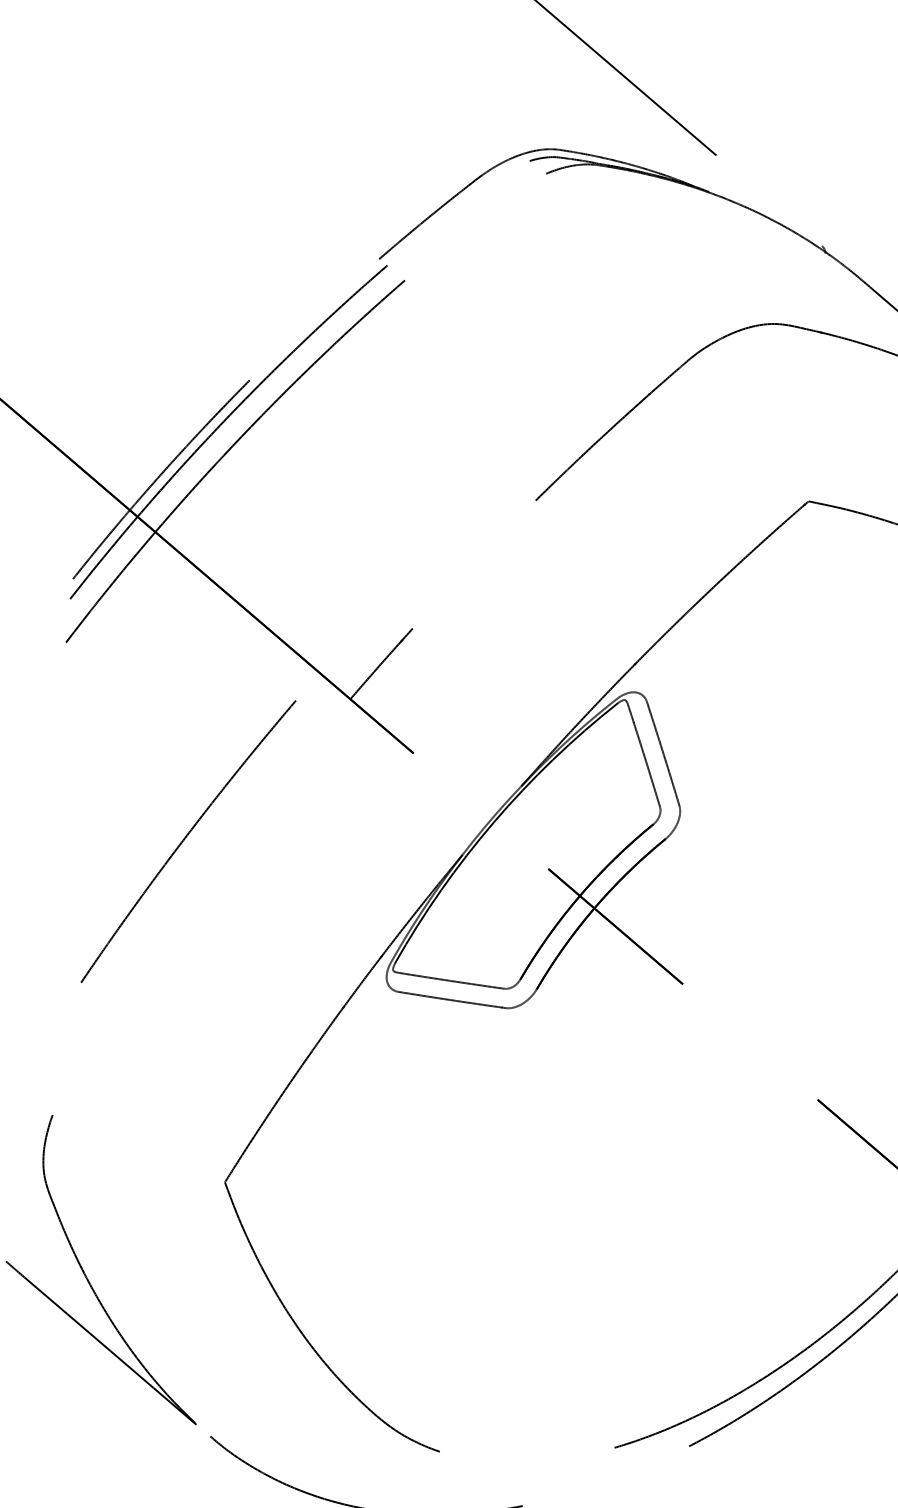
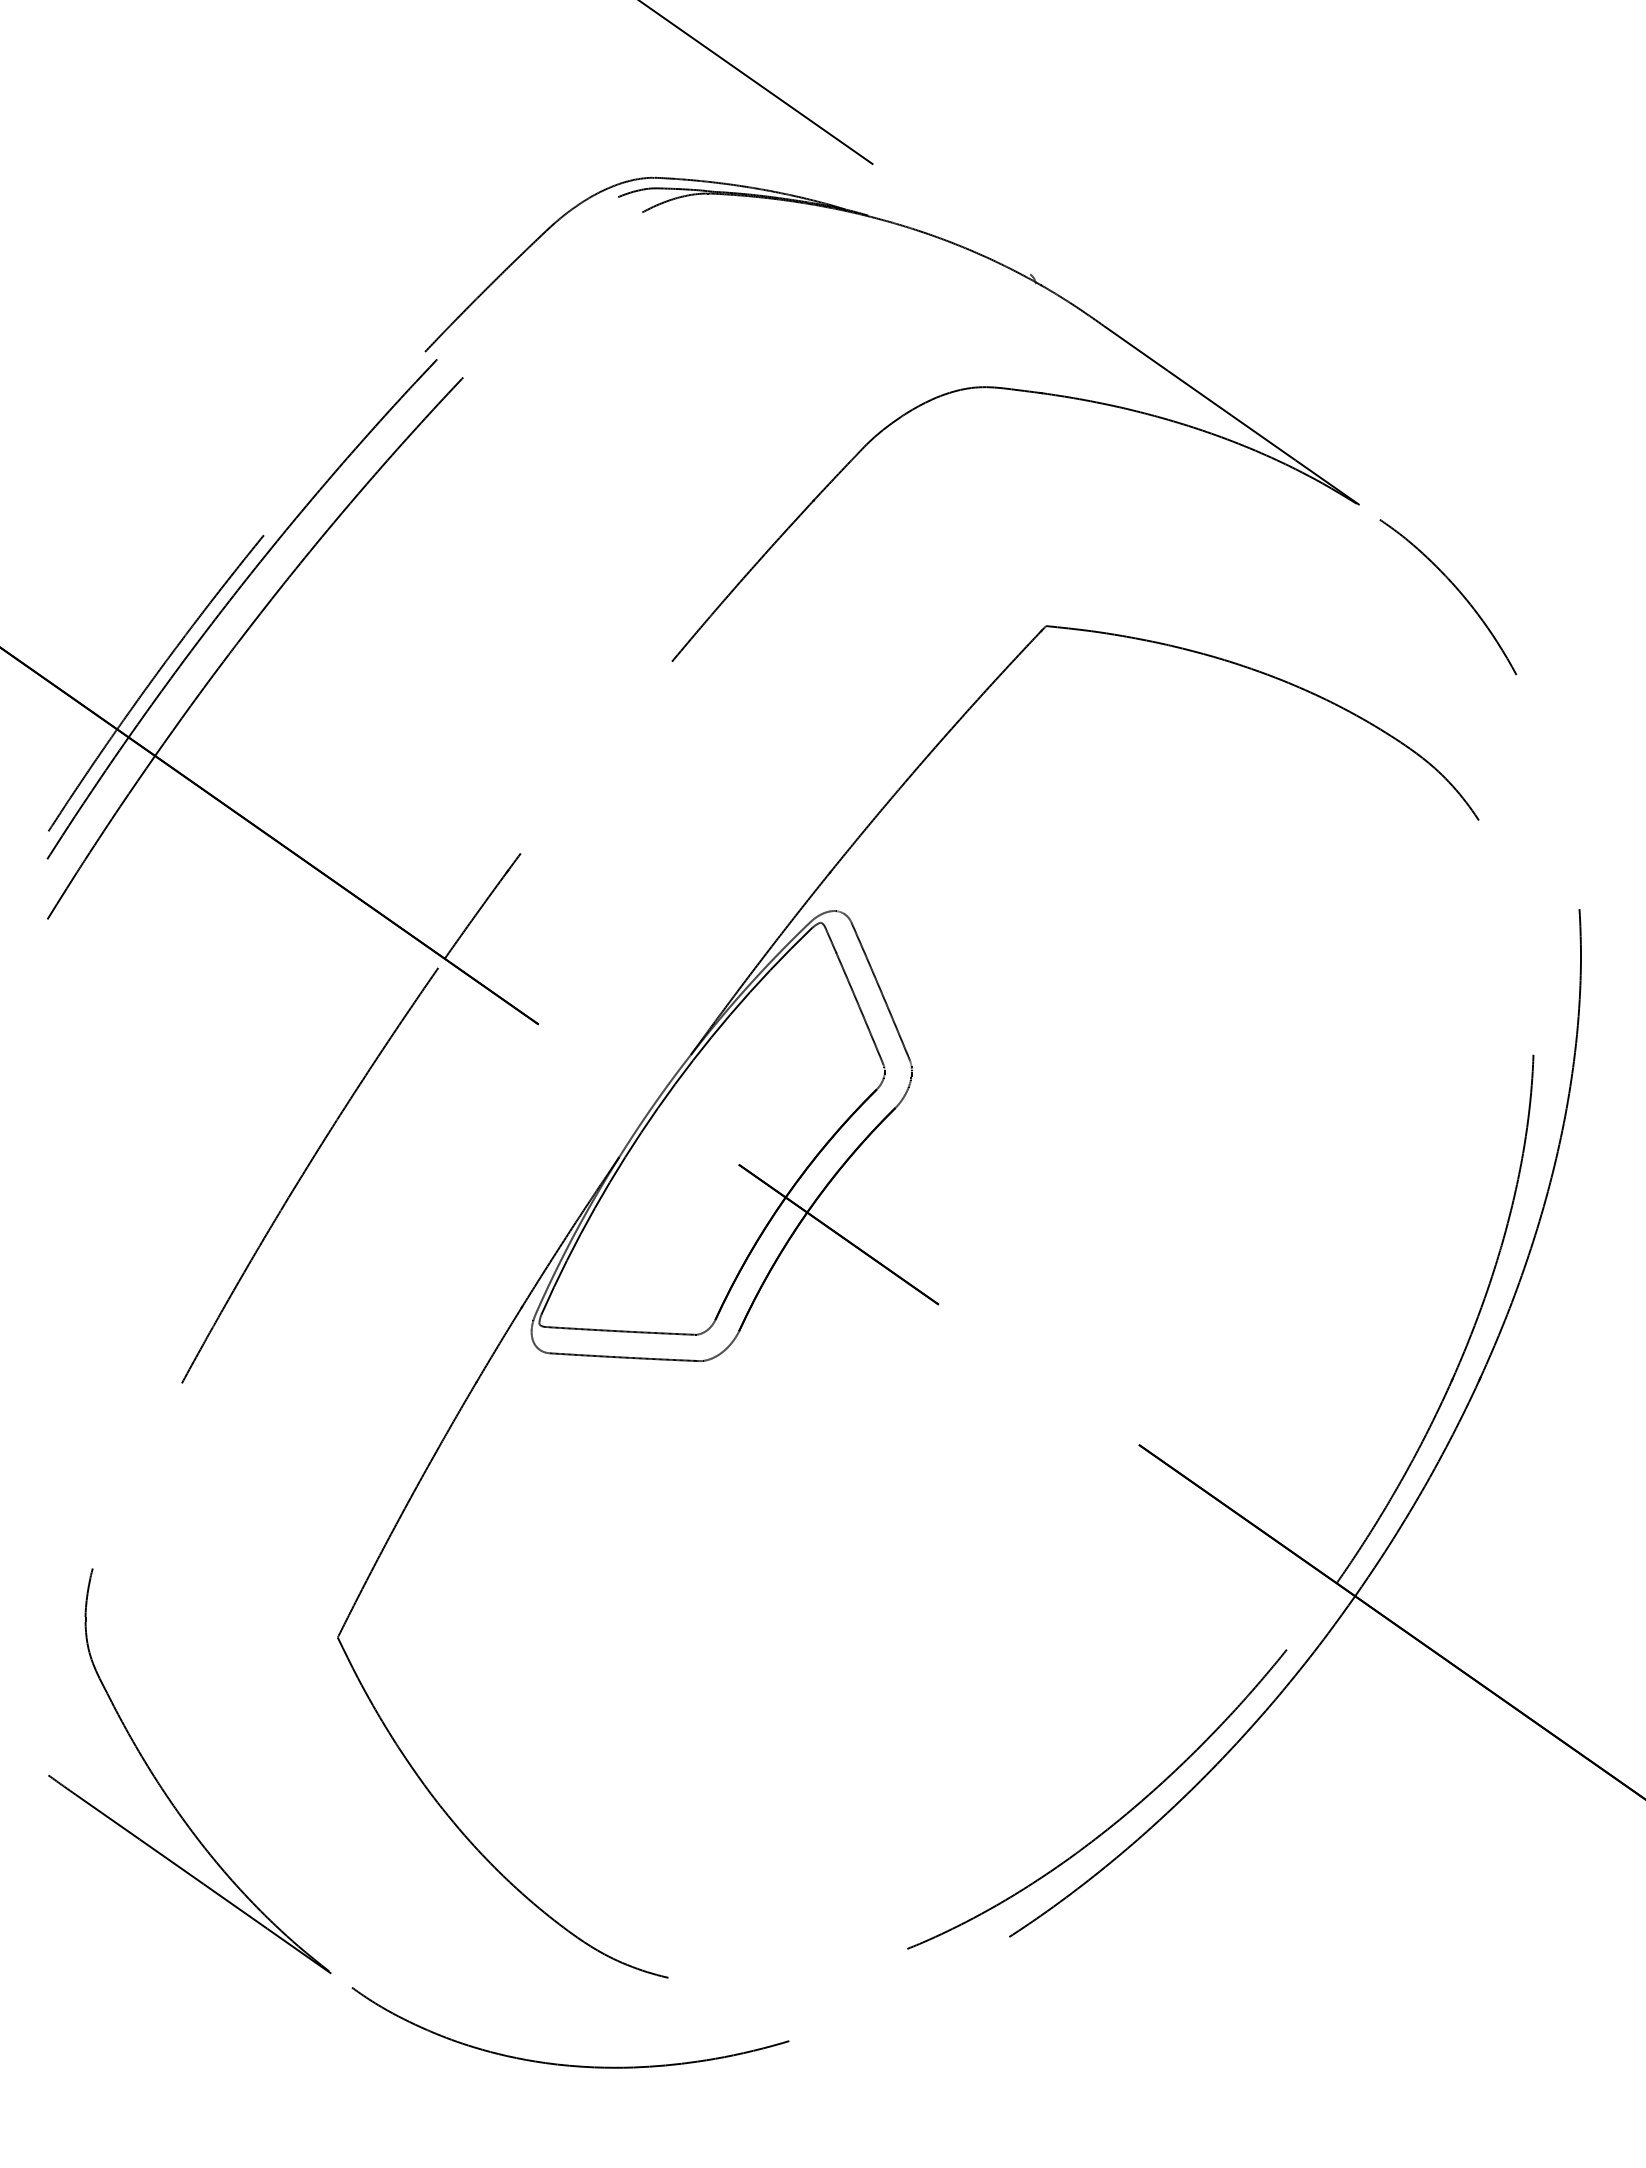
curve: (185, 839) -> (305, 1172), moved

